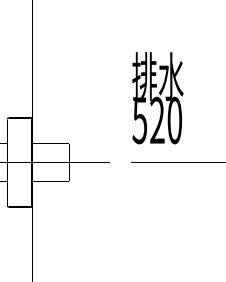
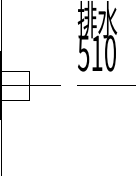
text: (157, 119) -> (97, 52), 520 -> 510

